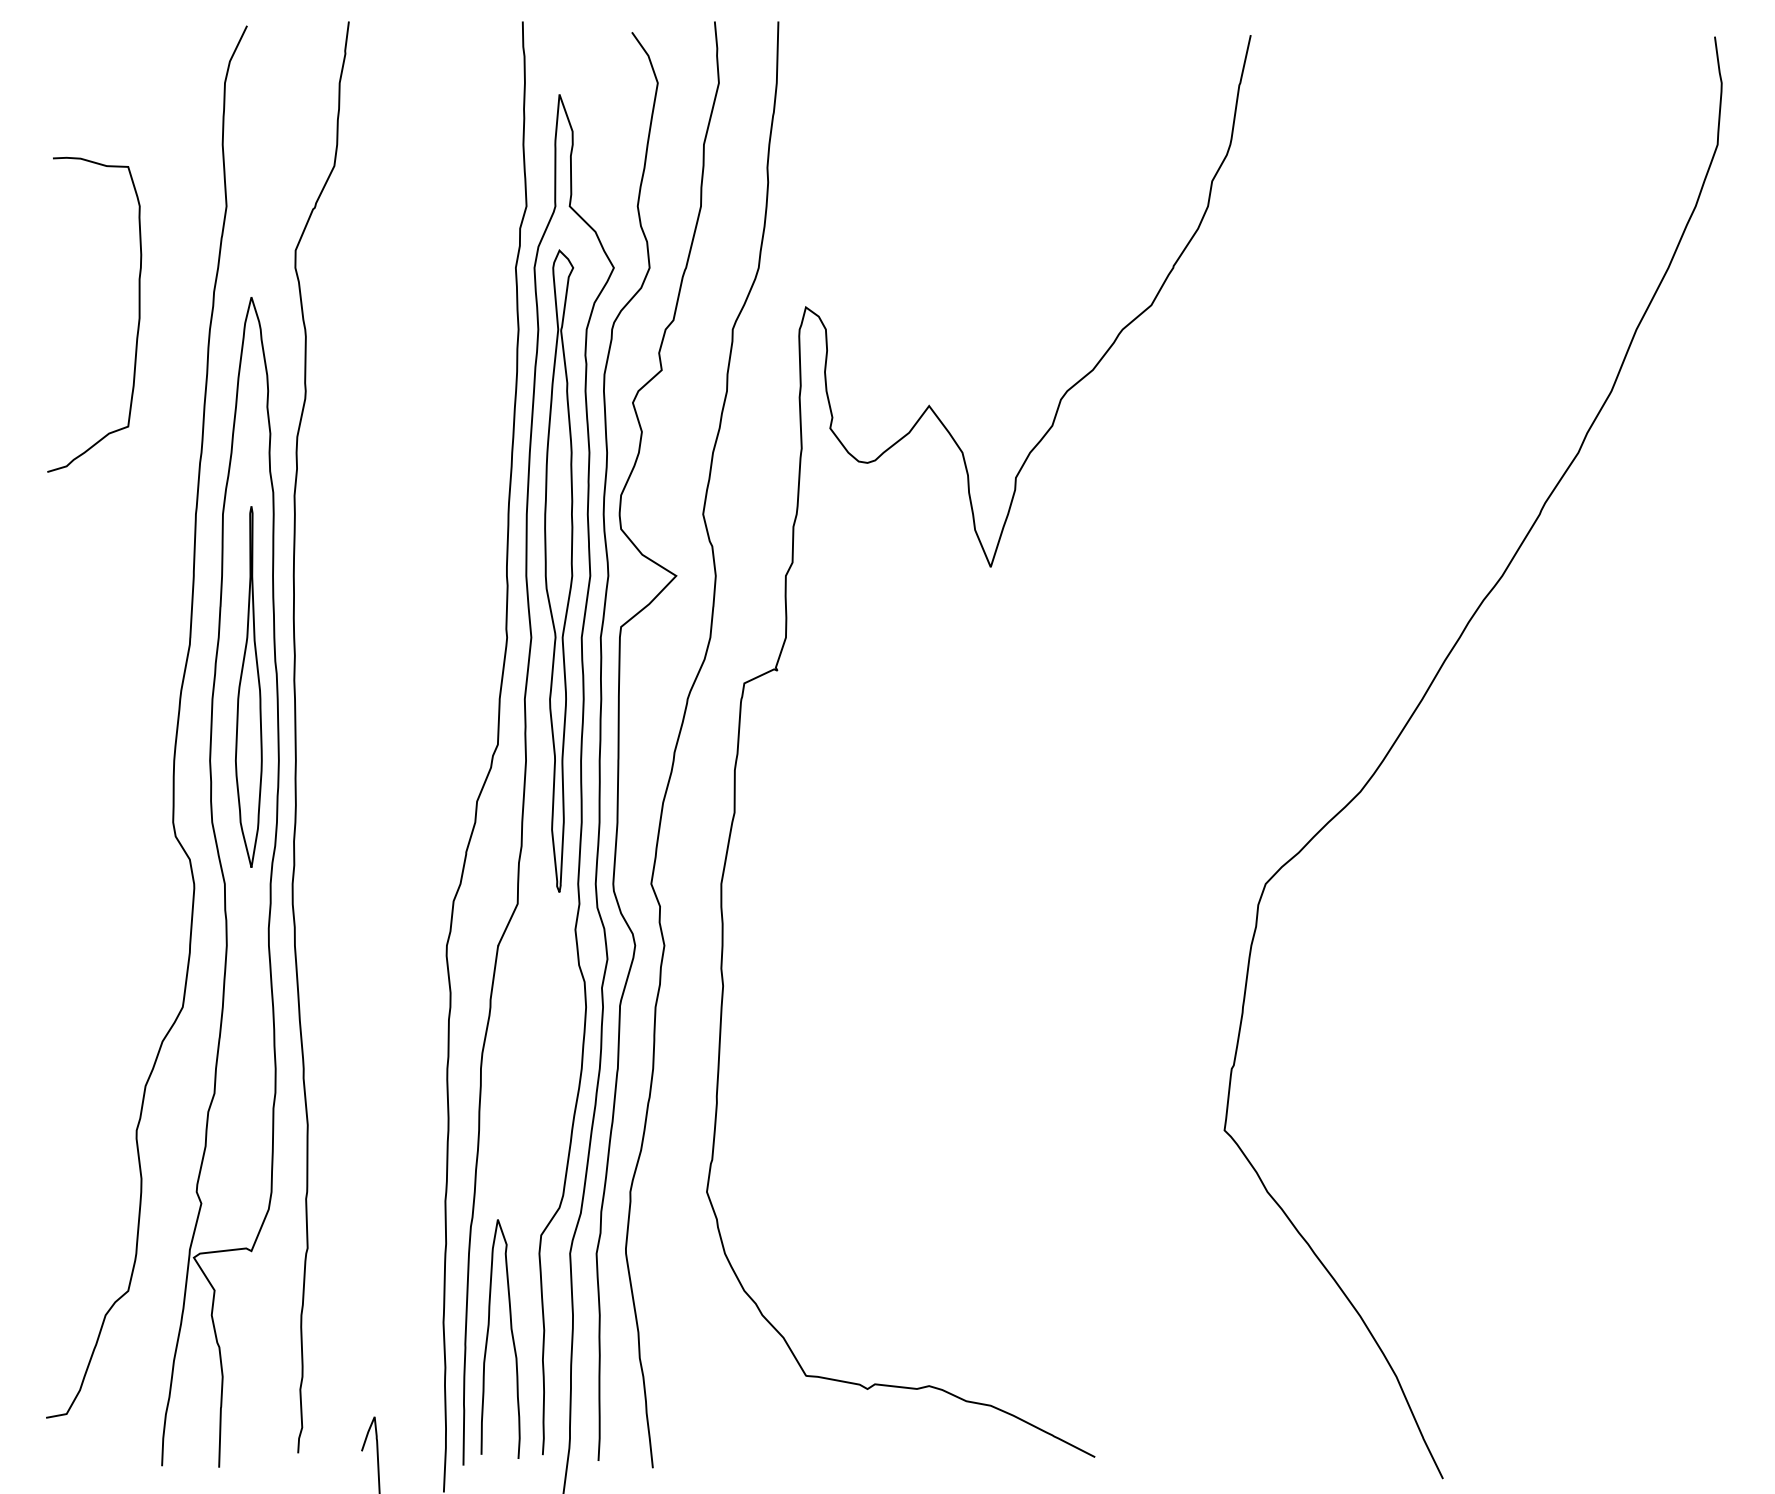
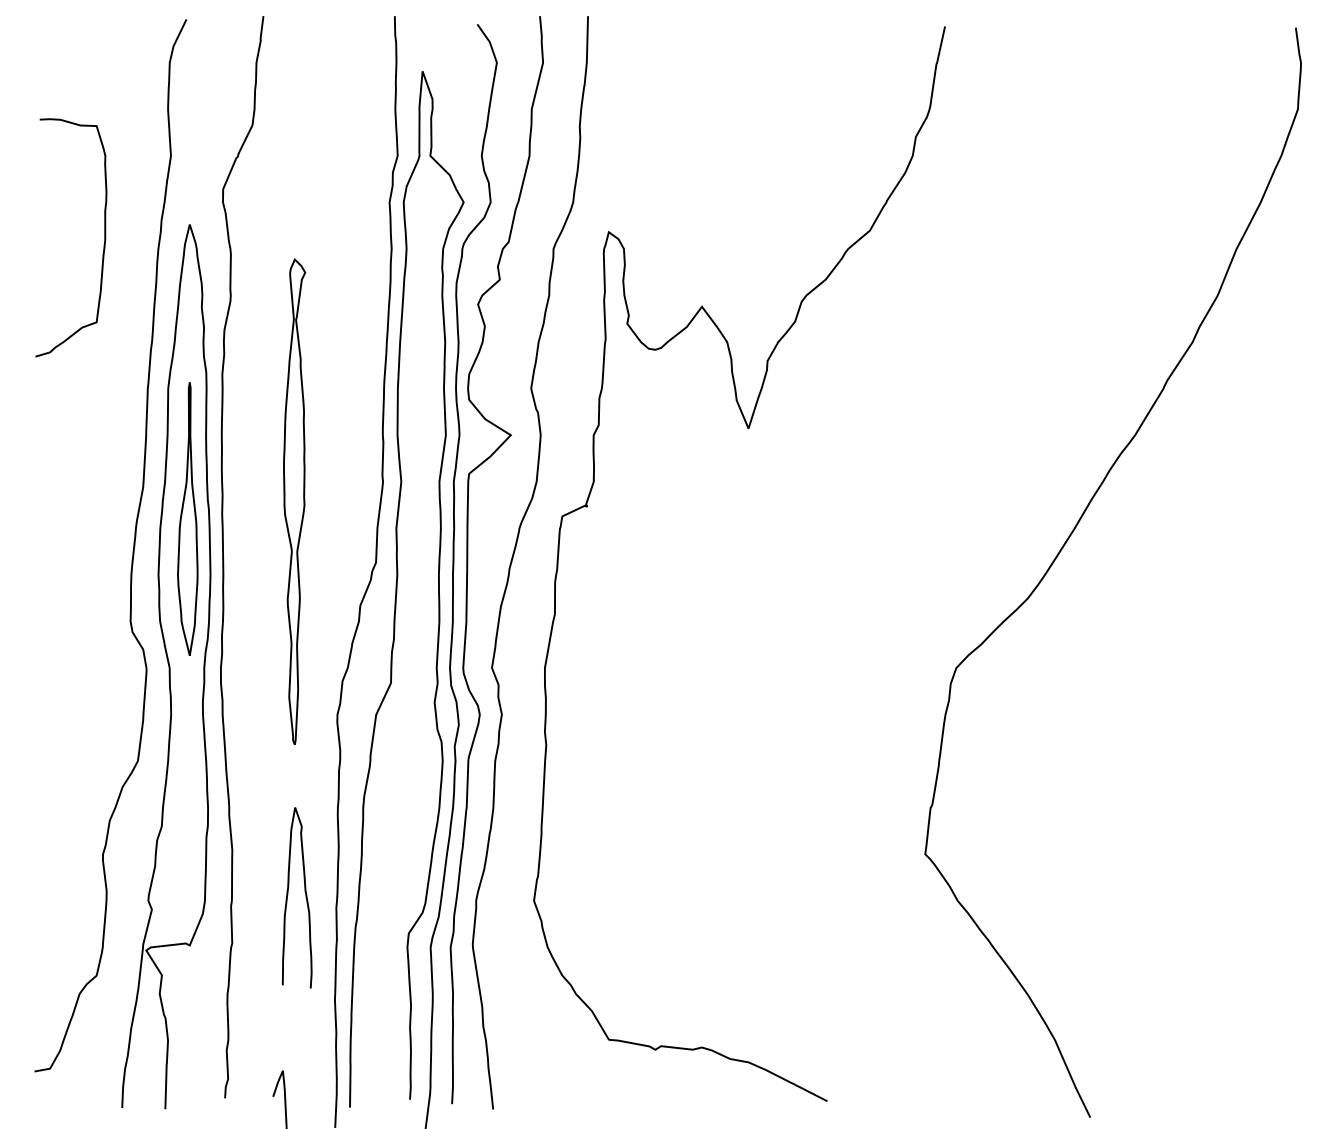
part: (559, 570) -> (294, 501), moved
curve: (511, 1336) -> (305, 895), moved

